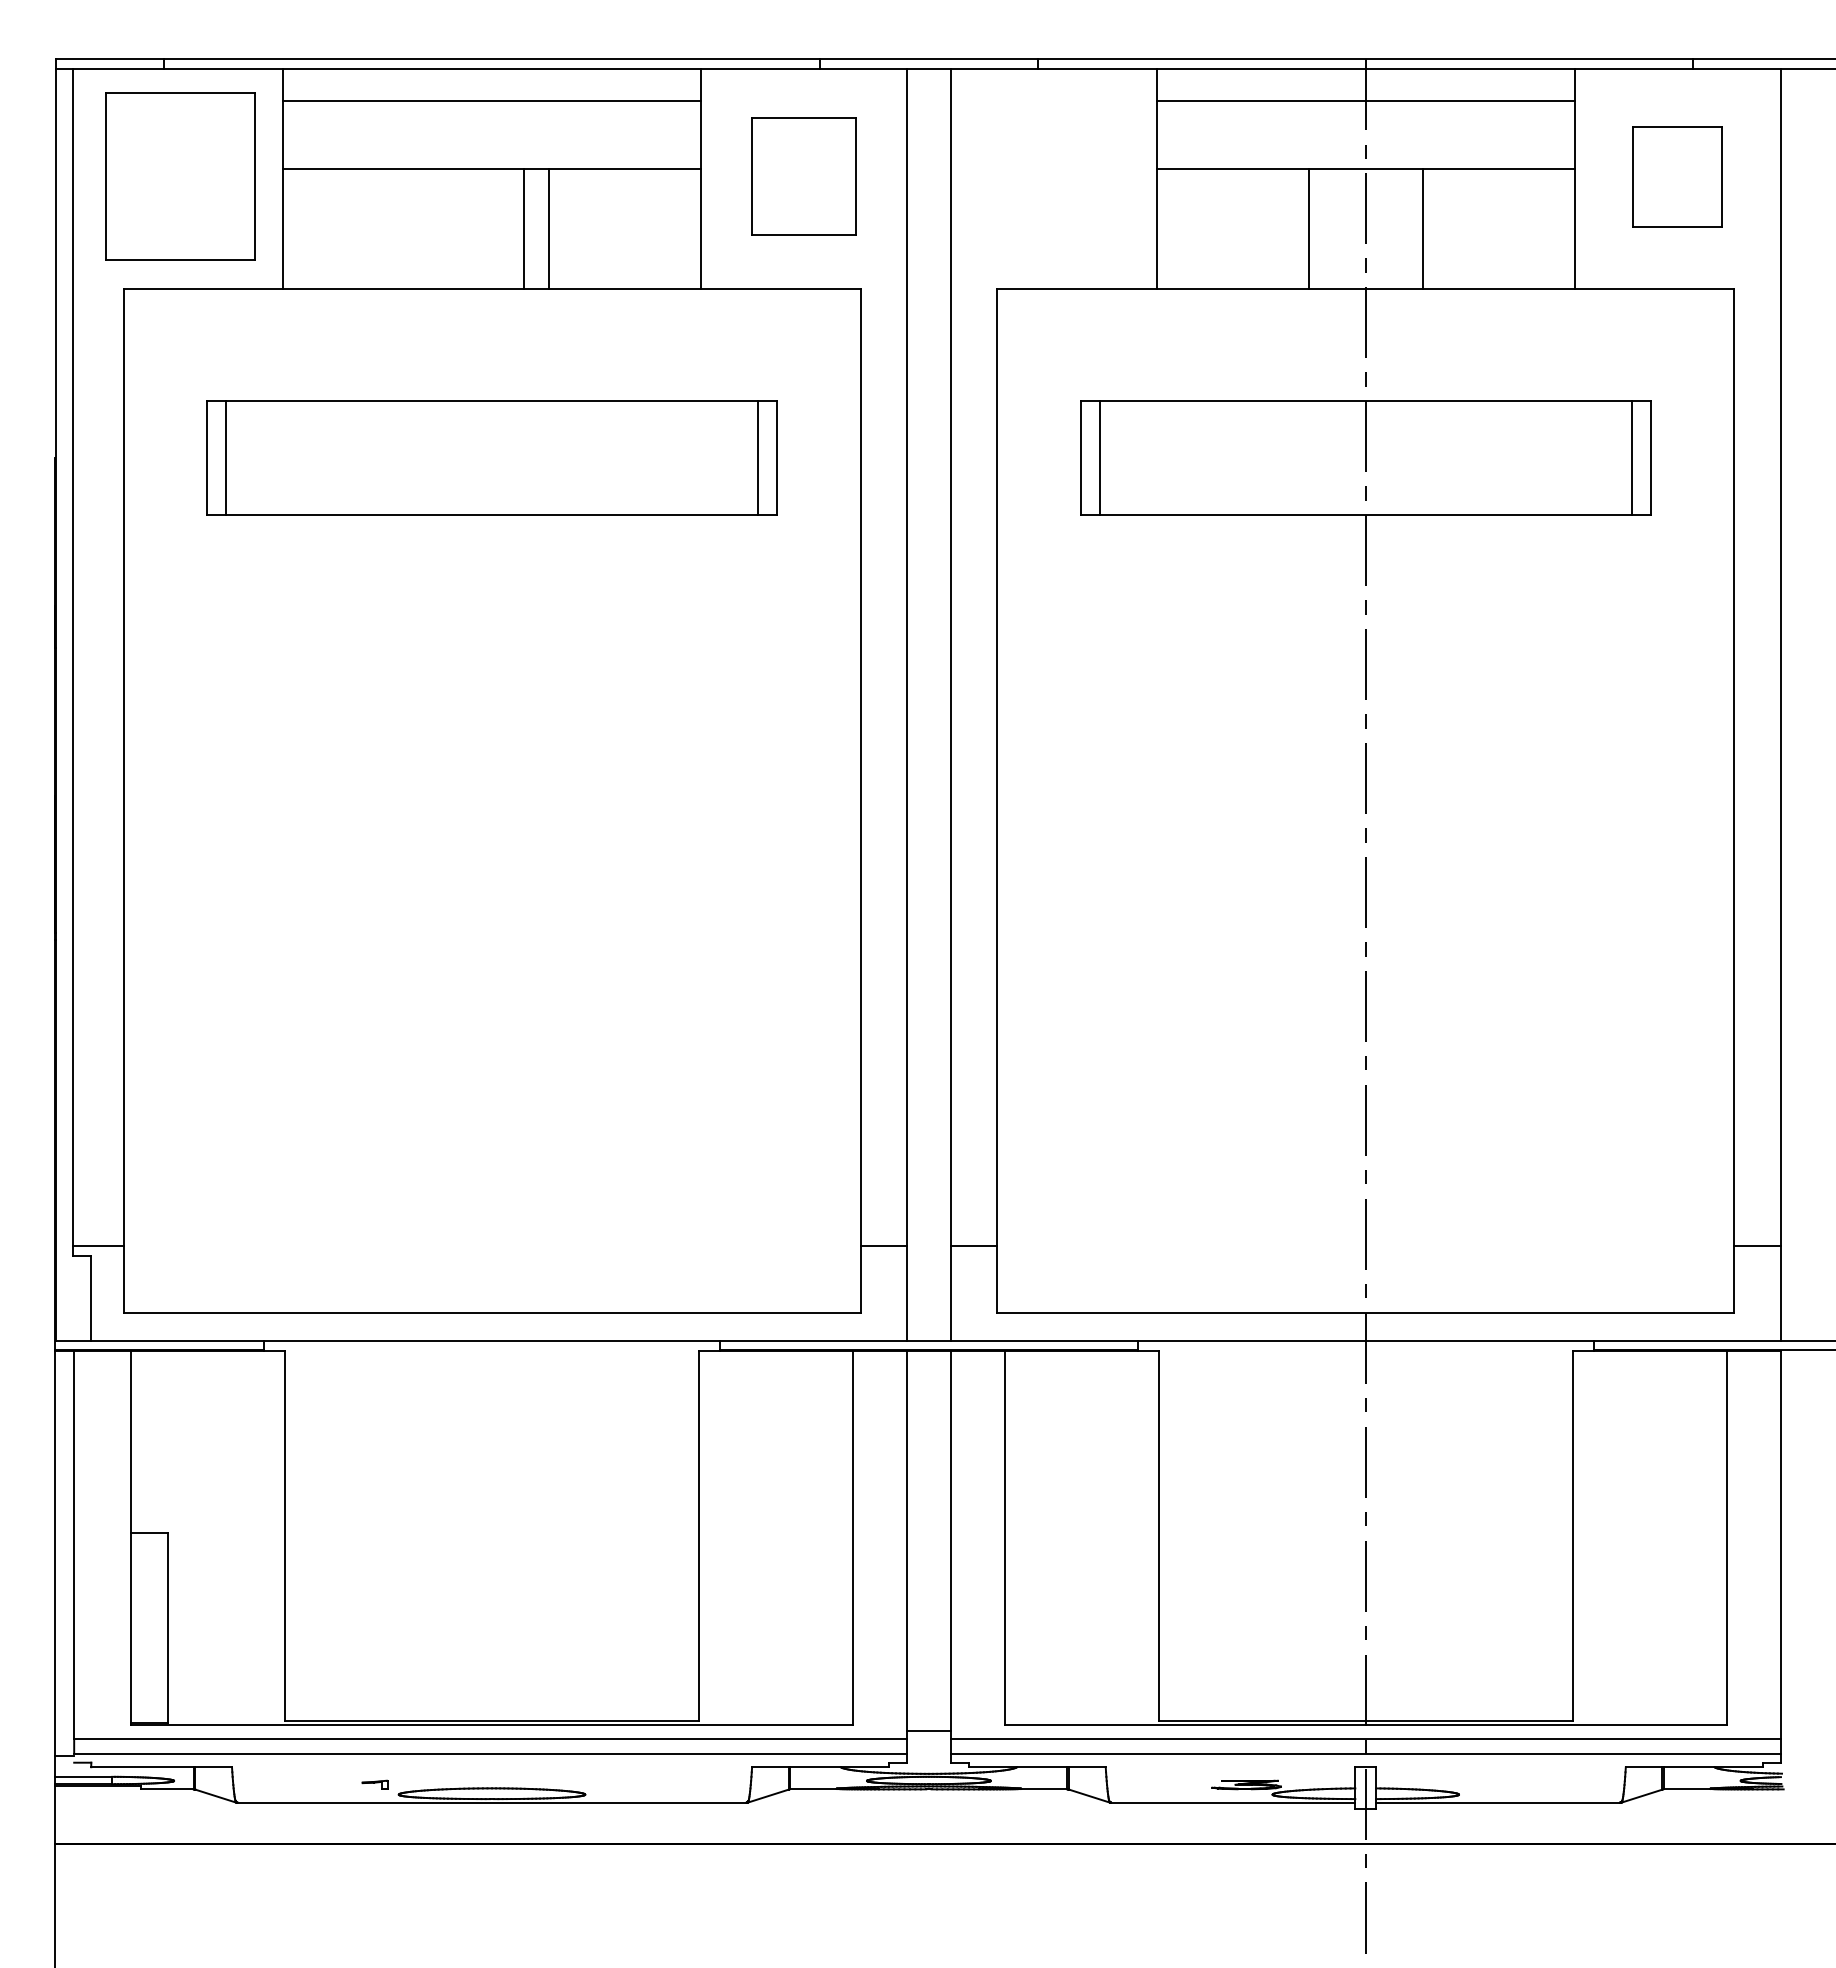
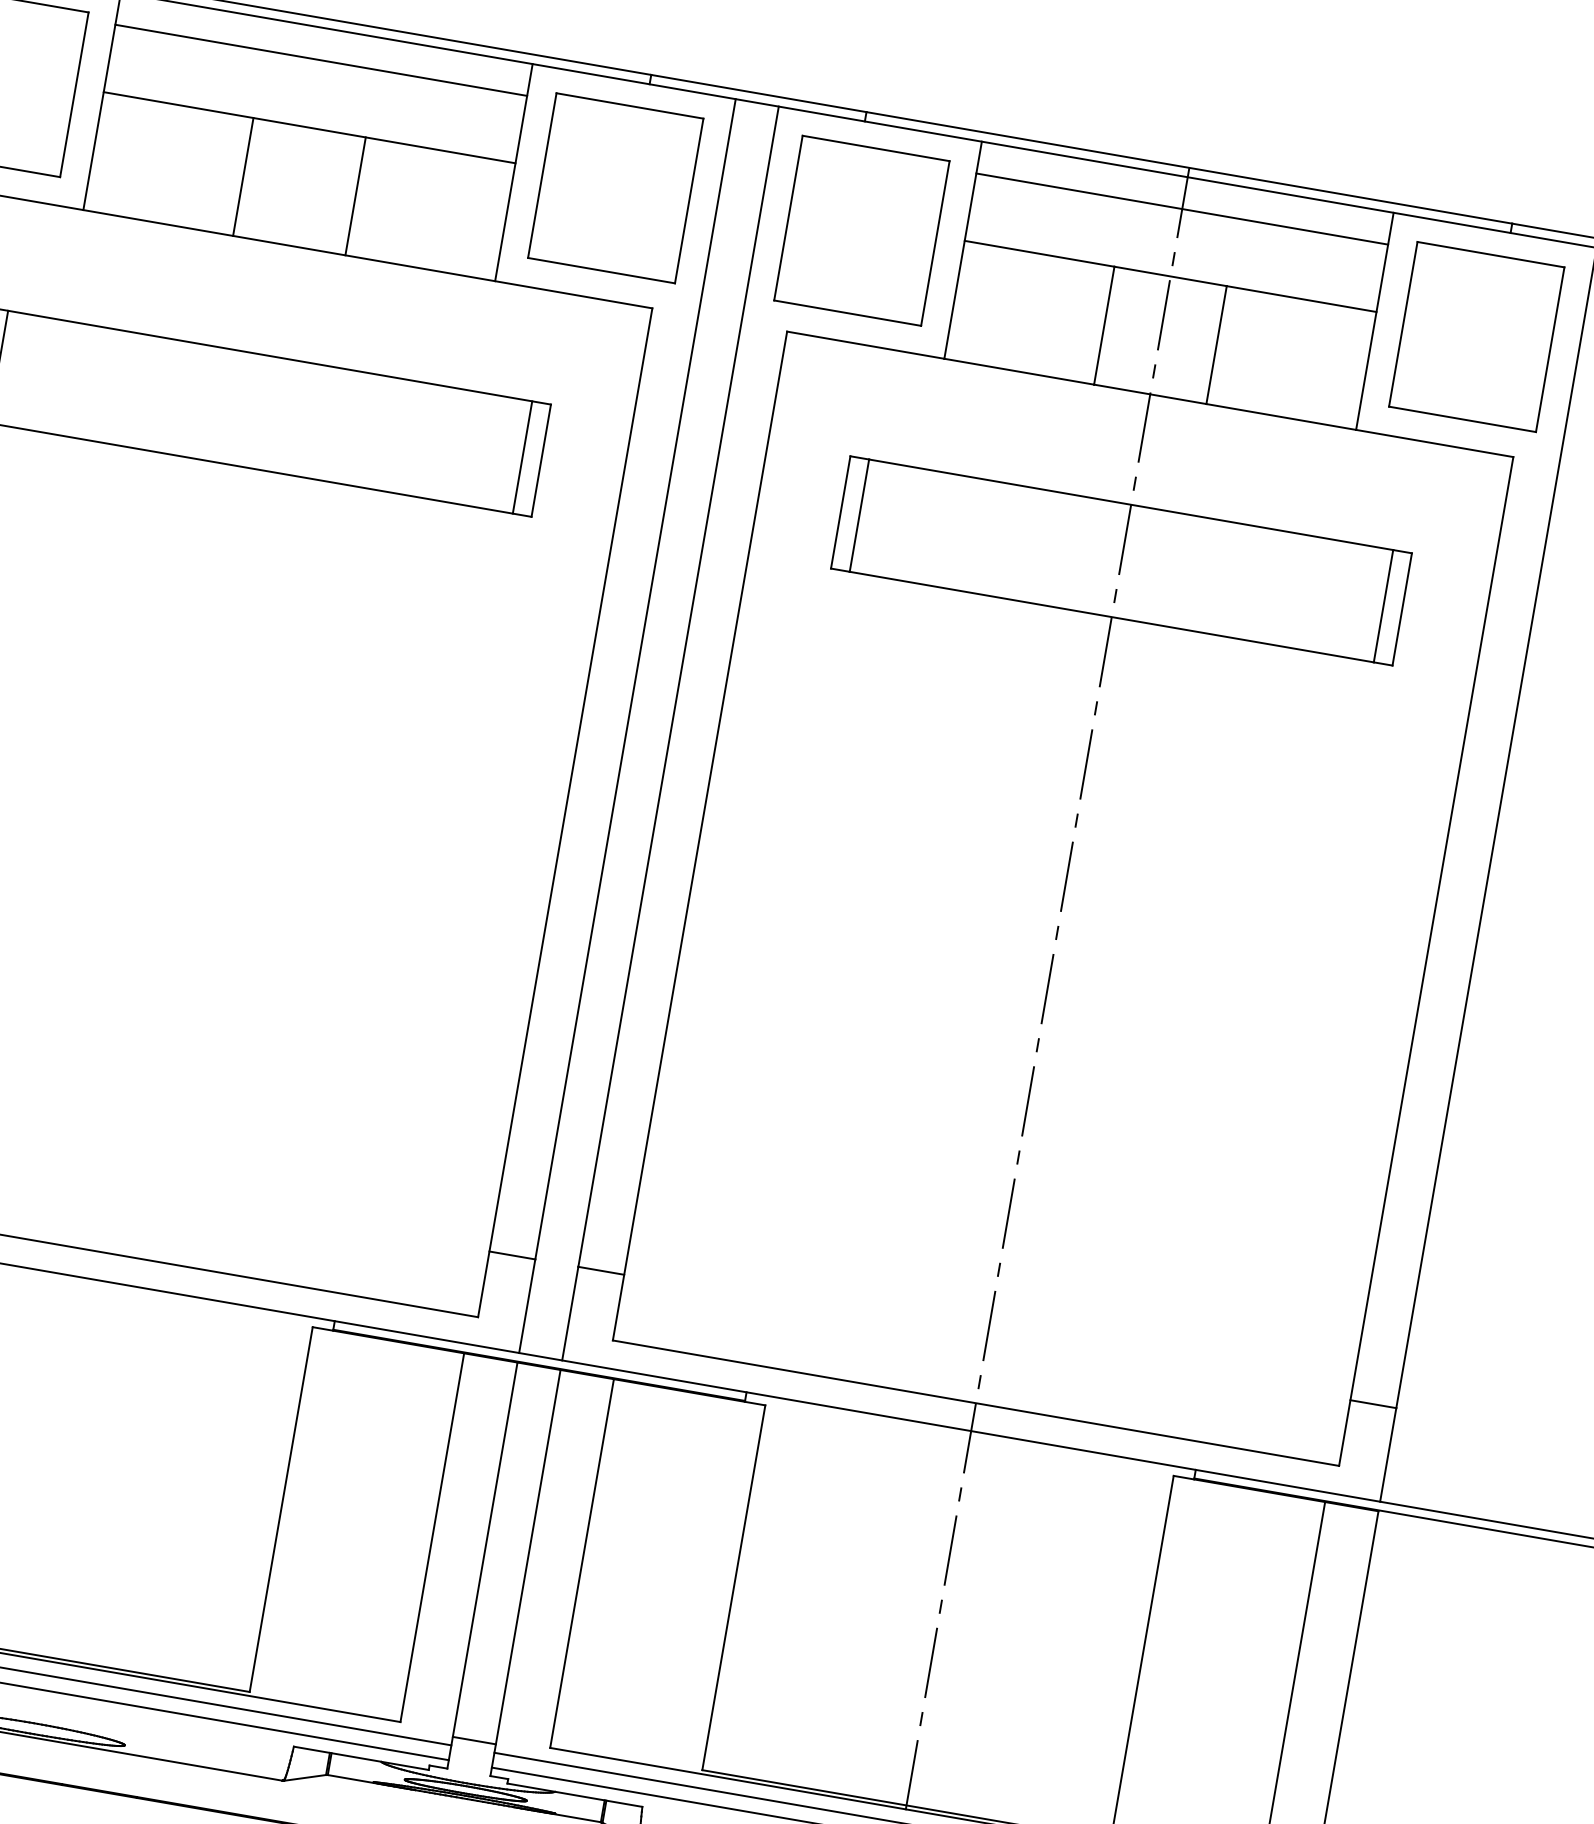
part: (803, 176) -> (615, 187), size x1.43
part: (1053, 176) -> (861, 230), added
part: (1677, 176) -> (1476, 336), size x1.67
line: (524, 228) -> (243, 176), moved

